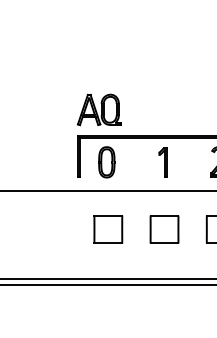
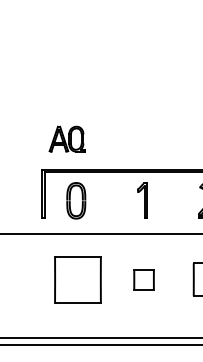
part: (98, 109) -> (66, 138), size x0.7
part: (108, 229) -> (78, 279), size x1.4
part: (164, 229) -> (144, 279), size x0.6

